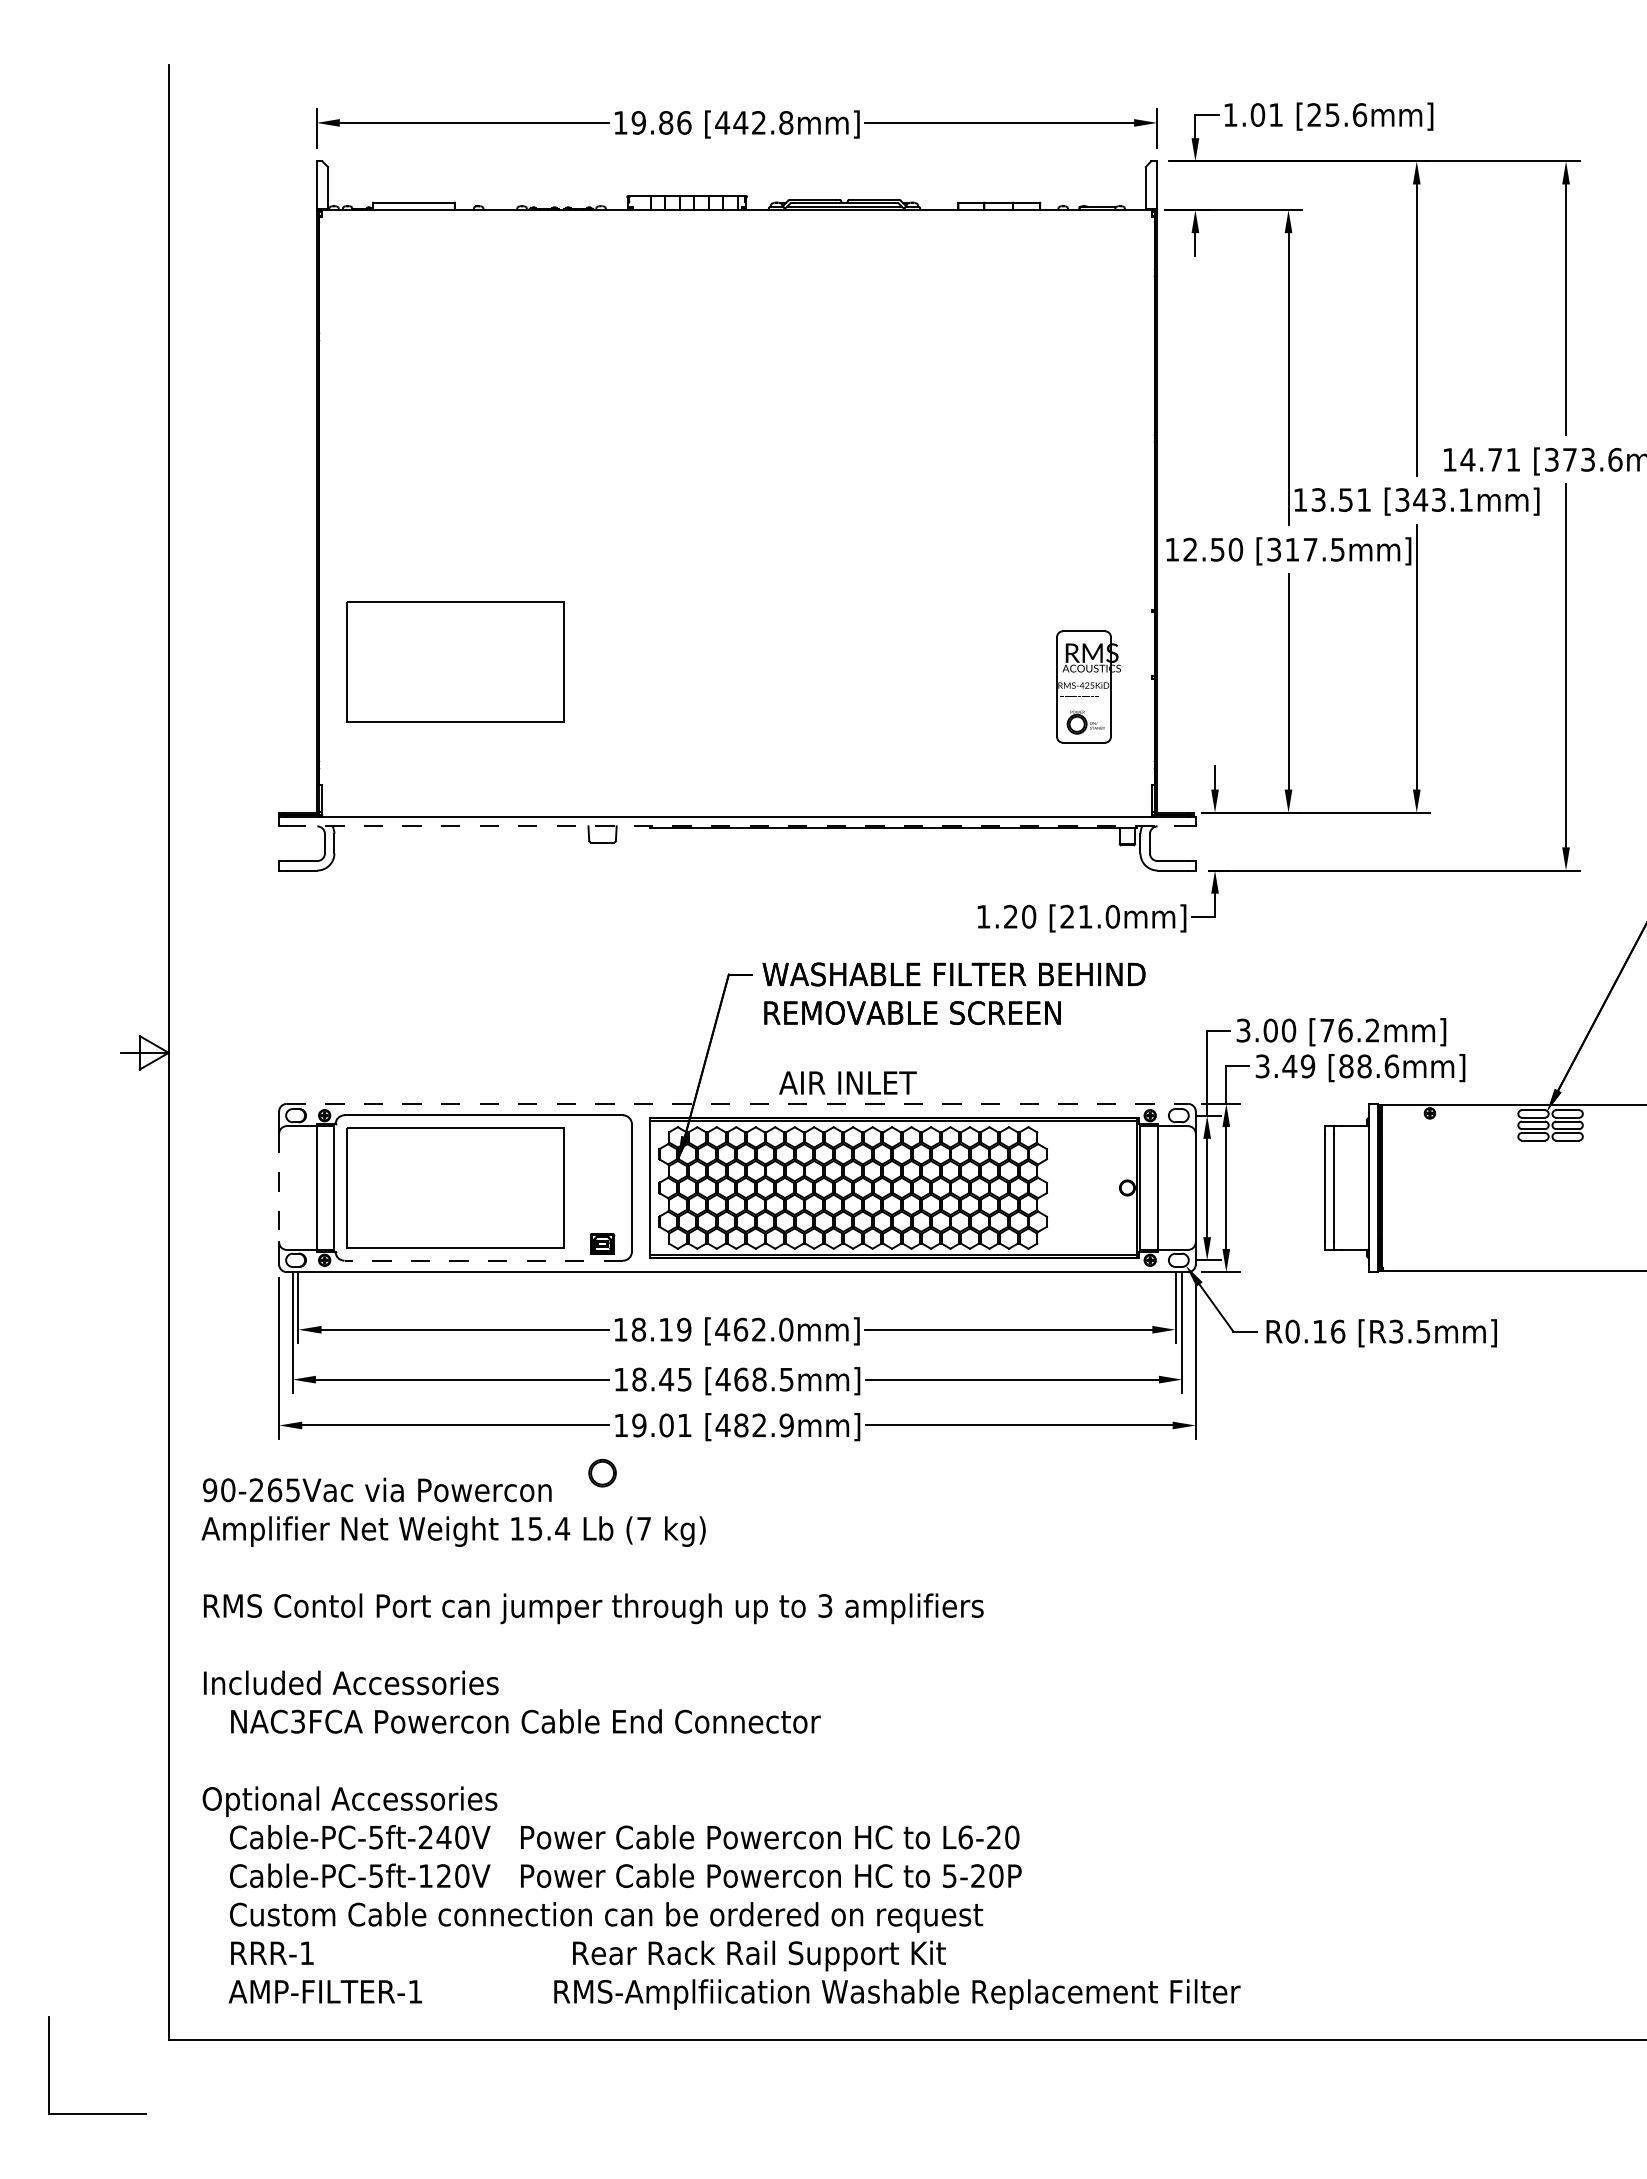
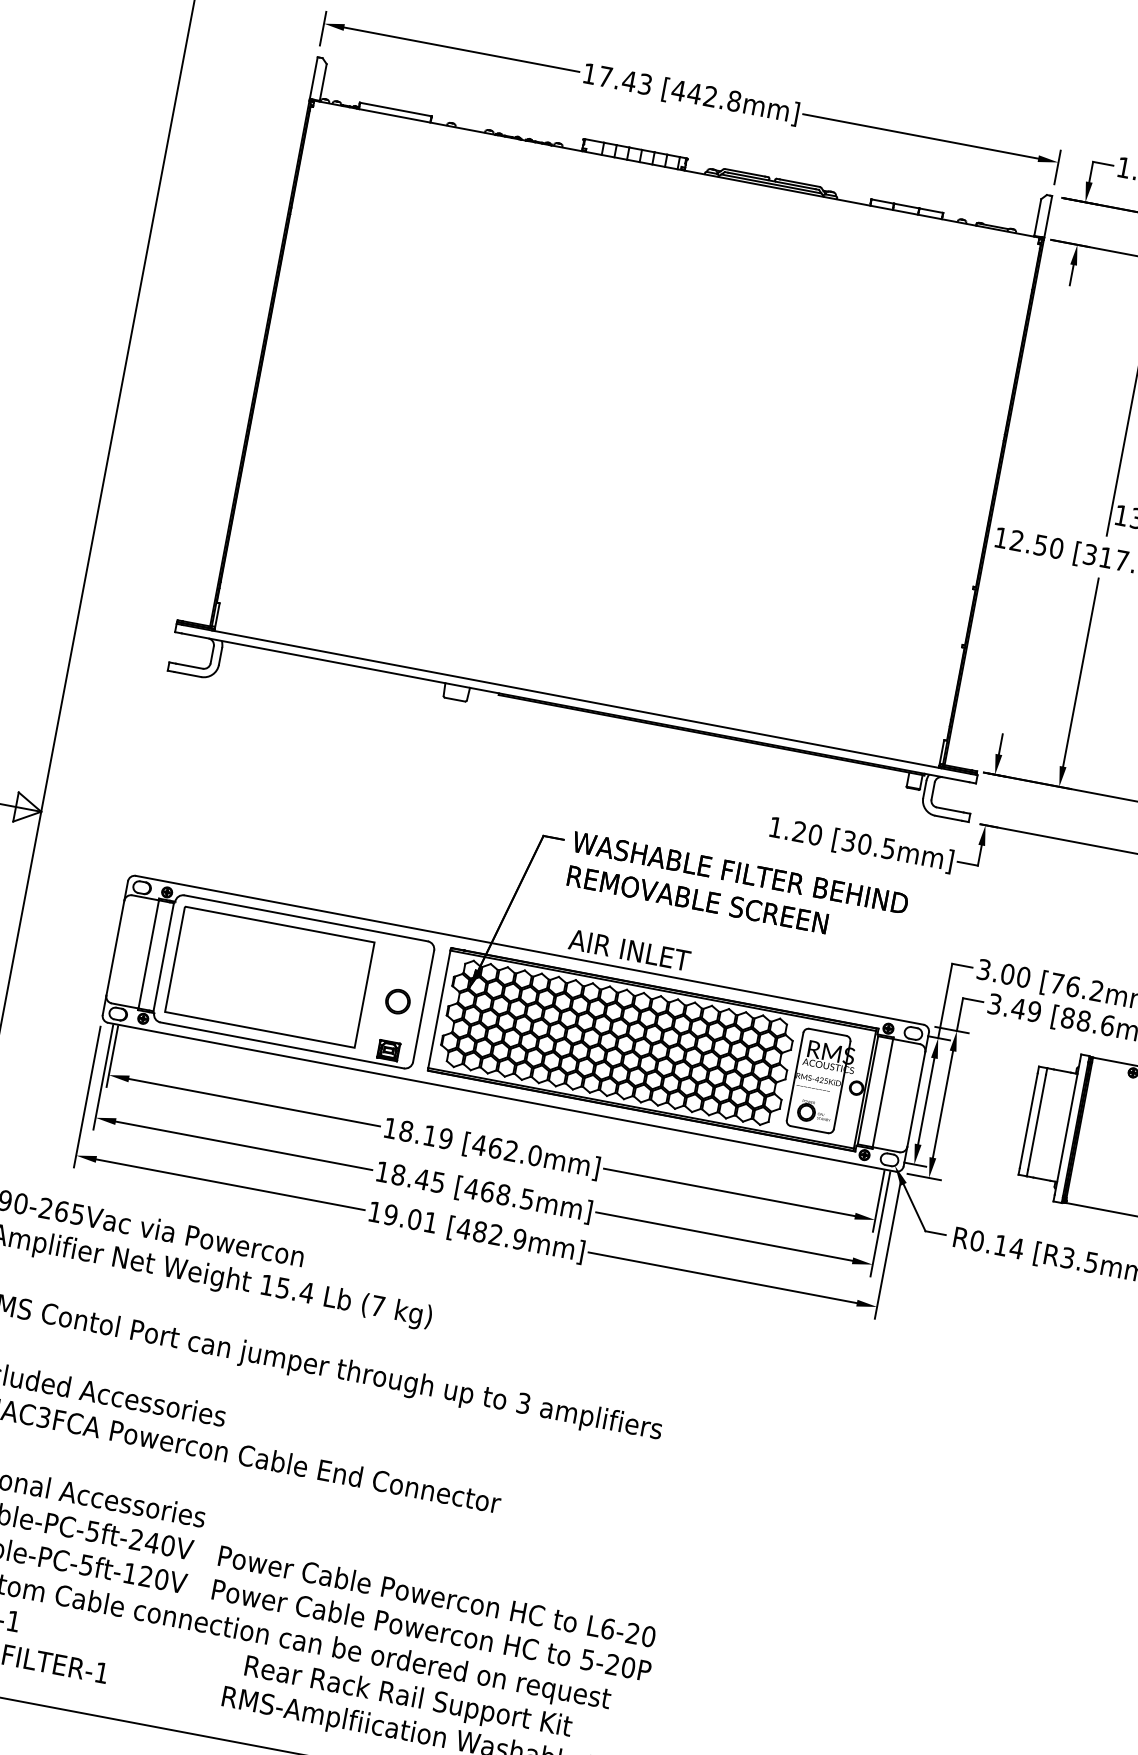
text: (661, 122) -> (625, 80), 19.86 -> 17.43
part: (455, 661) -> (356, 517), removed
part: (1088, 686) -> (822, 1081), moved
line: (737, 826) -> (575, 707), dashed -> solid
text: (1090, 916) -> (869, 844), [21.0mm] -> [30.5mm]
line: (737, 1103) -> (529, 949), dashed -> solid
line: (279, 1188) -> (115, 948), dashed -> solid
line: (483, 1260) -> (281, 1045), dashed -> solid
text: (1337, 1331) -> (1016, 1248), R0.16 -> R0.14
part: (602, 1473) -> (397, 1001), moved

